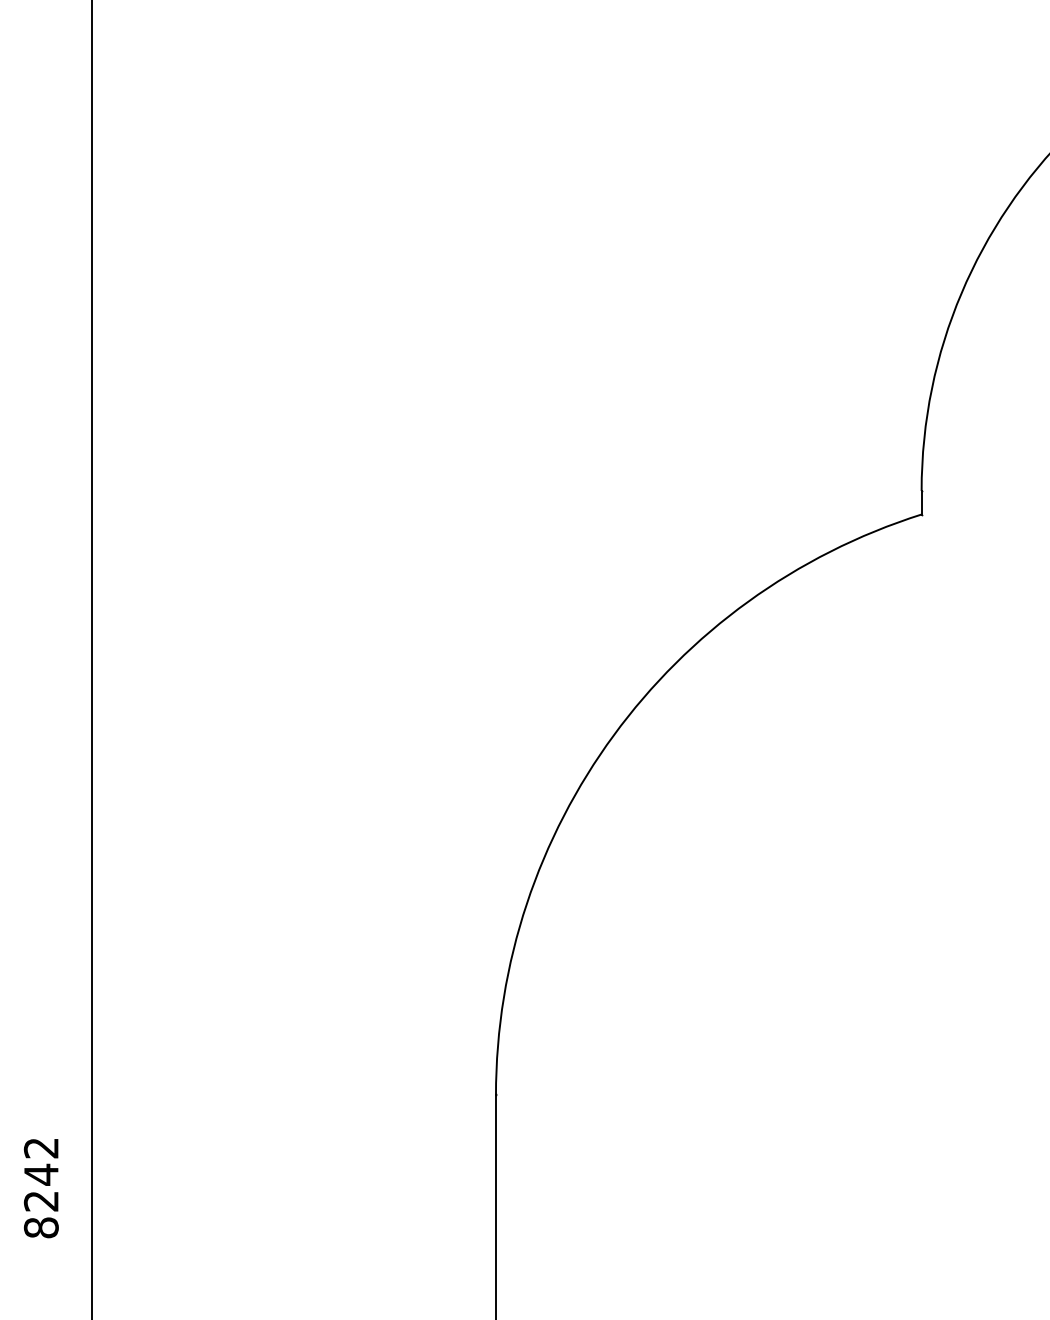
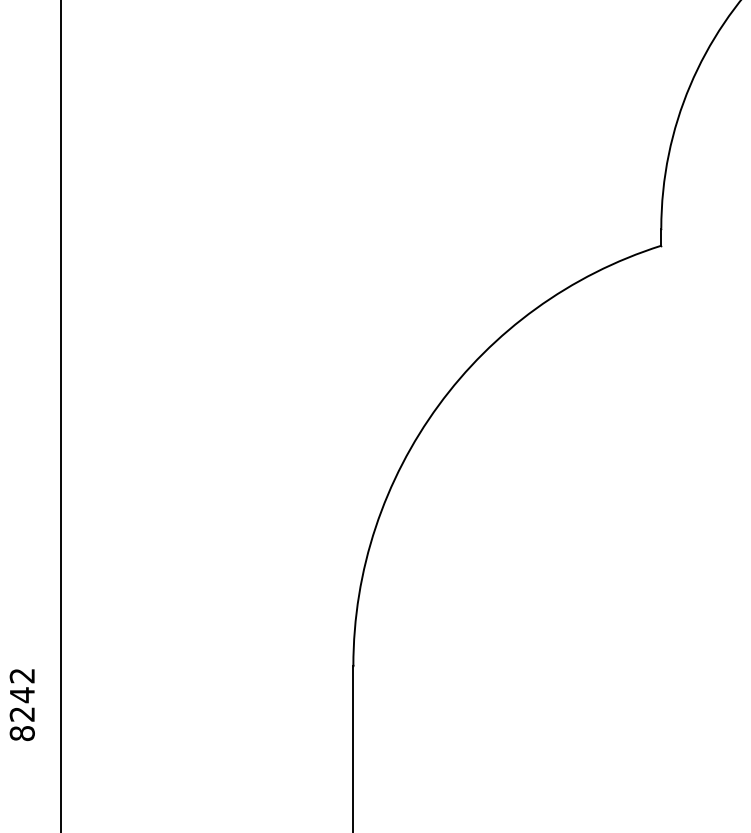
text: (40, 1188) -> (21, 705), moved

